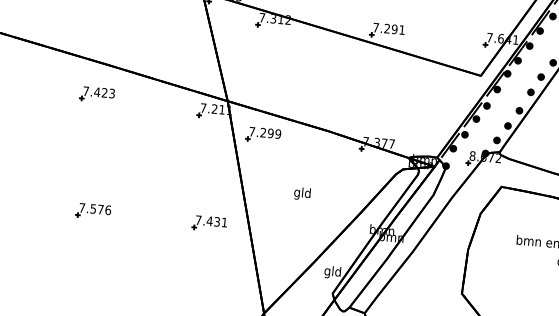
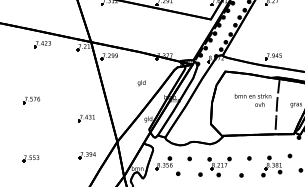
part: (96, 94) -> (42, 44), moved
text: (302, 194) -> (141, 83), moved
part: (209, 224) -> (86, 118), moved

